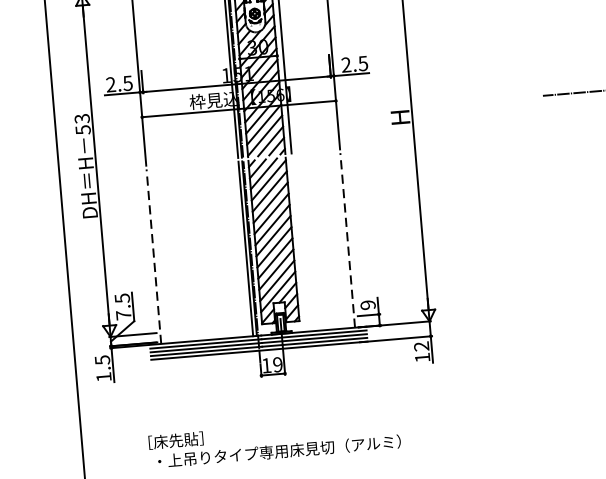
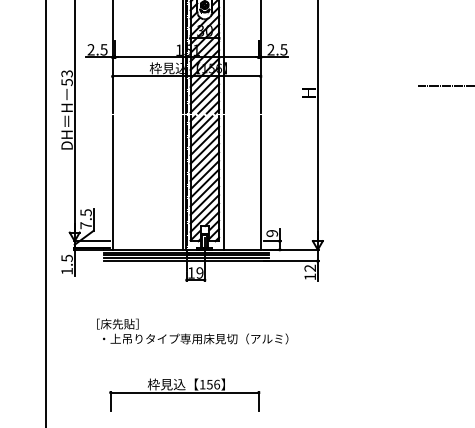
line: (347, 241) -> (260, 183), dashed -> solid
line: (298, 243) -> (223, 182), added
line: (153, 257) -> (112, 183), dashed -> solid

